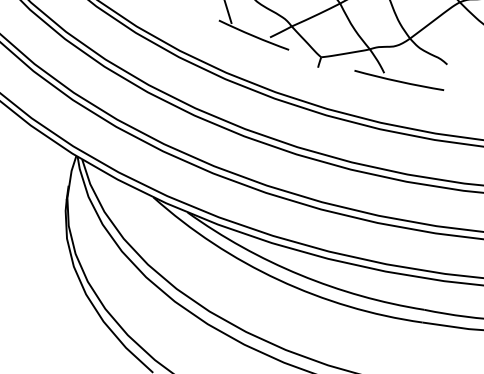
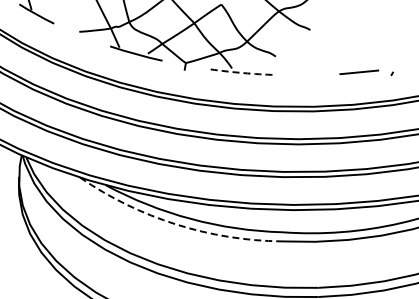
arc: (399, 82) -> (243, 73), solid -> dashed
arc: (278, 279) -> (176, 224), solid -> dashed

